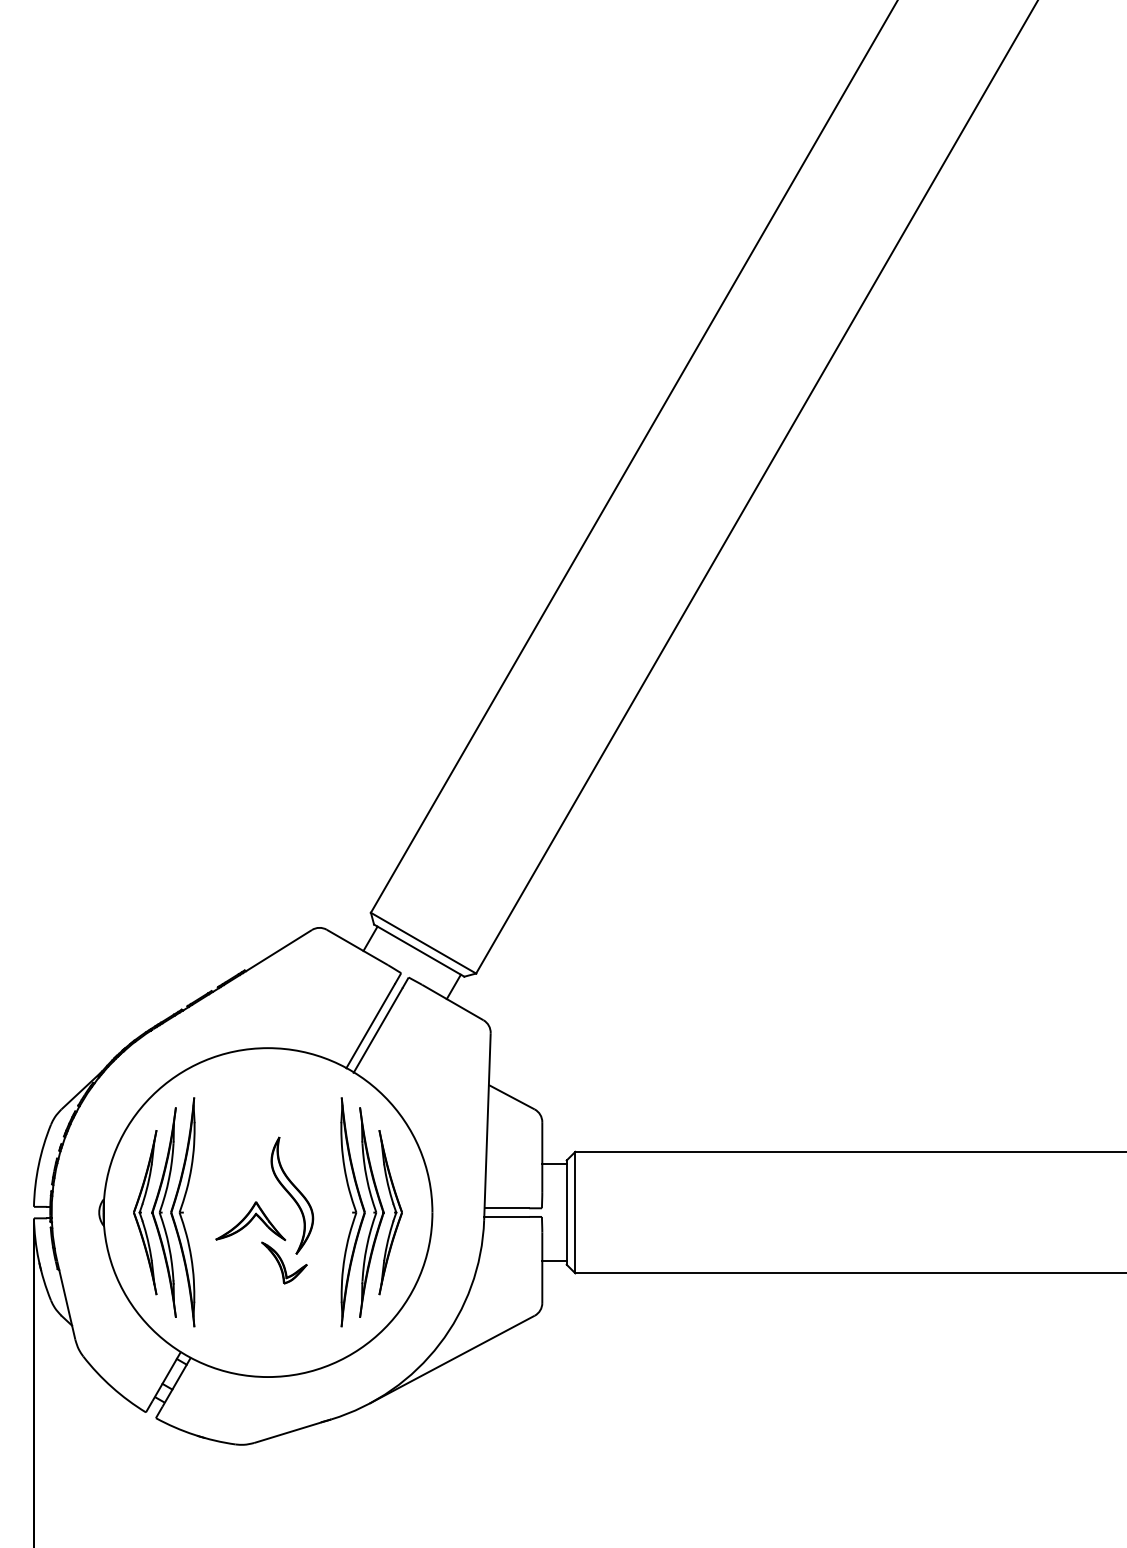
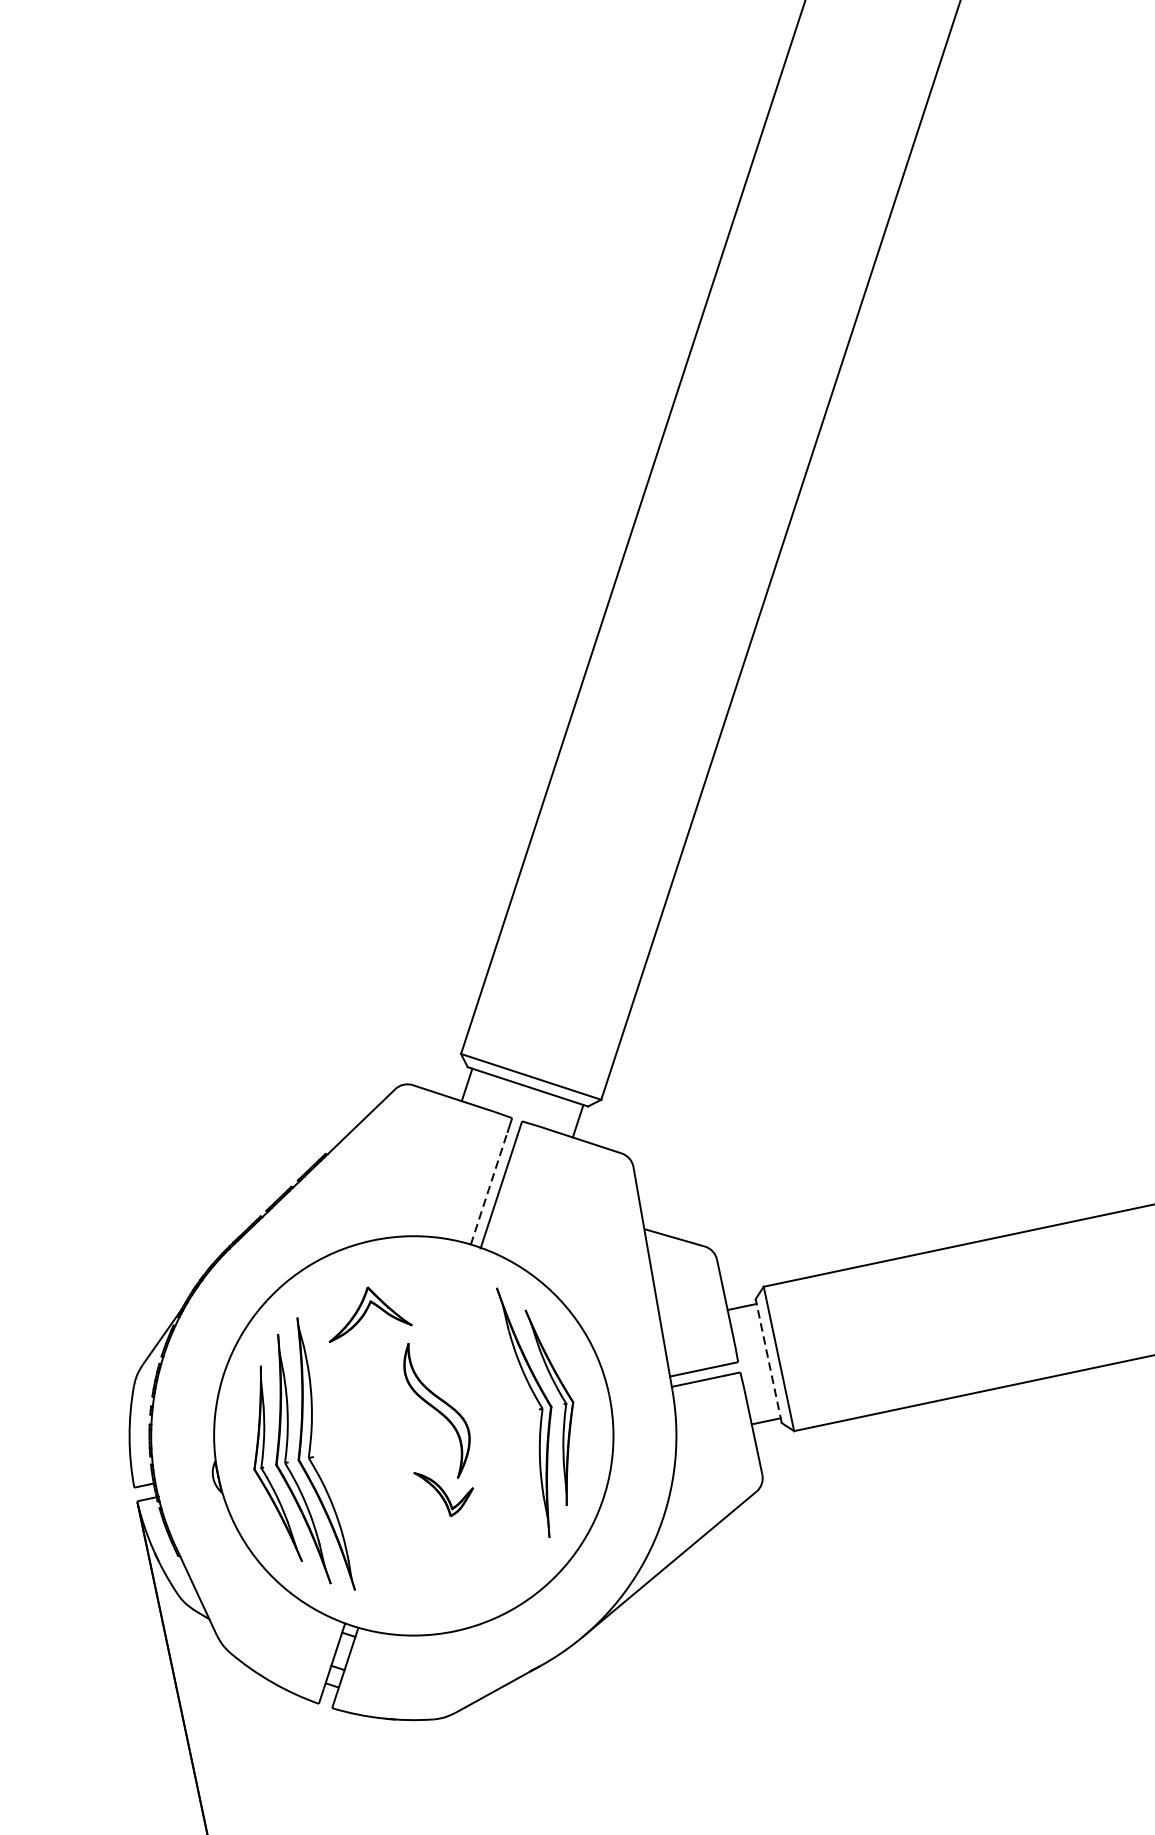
line: (370, 1026) -> (489, 1189), solid -> dashed
part: (352, 1212) -> (514, 1414), removed
line: (566, 1212) -> (768, 1361), solid -> dashed
part: (250, 1221) -> (365, 1311), moved

